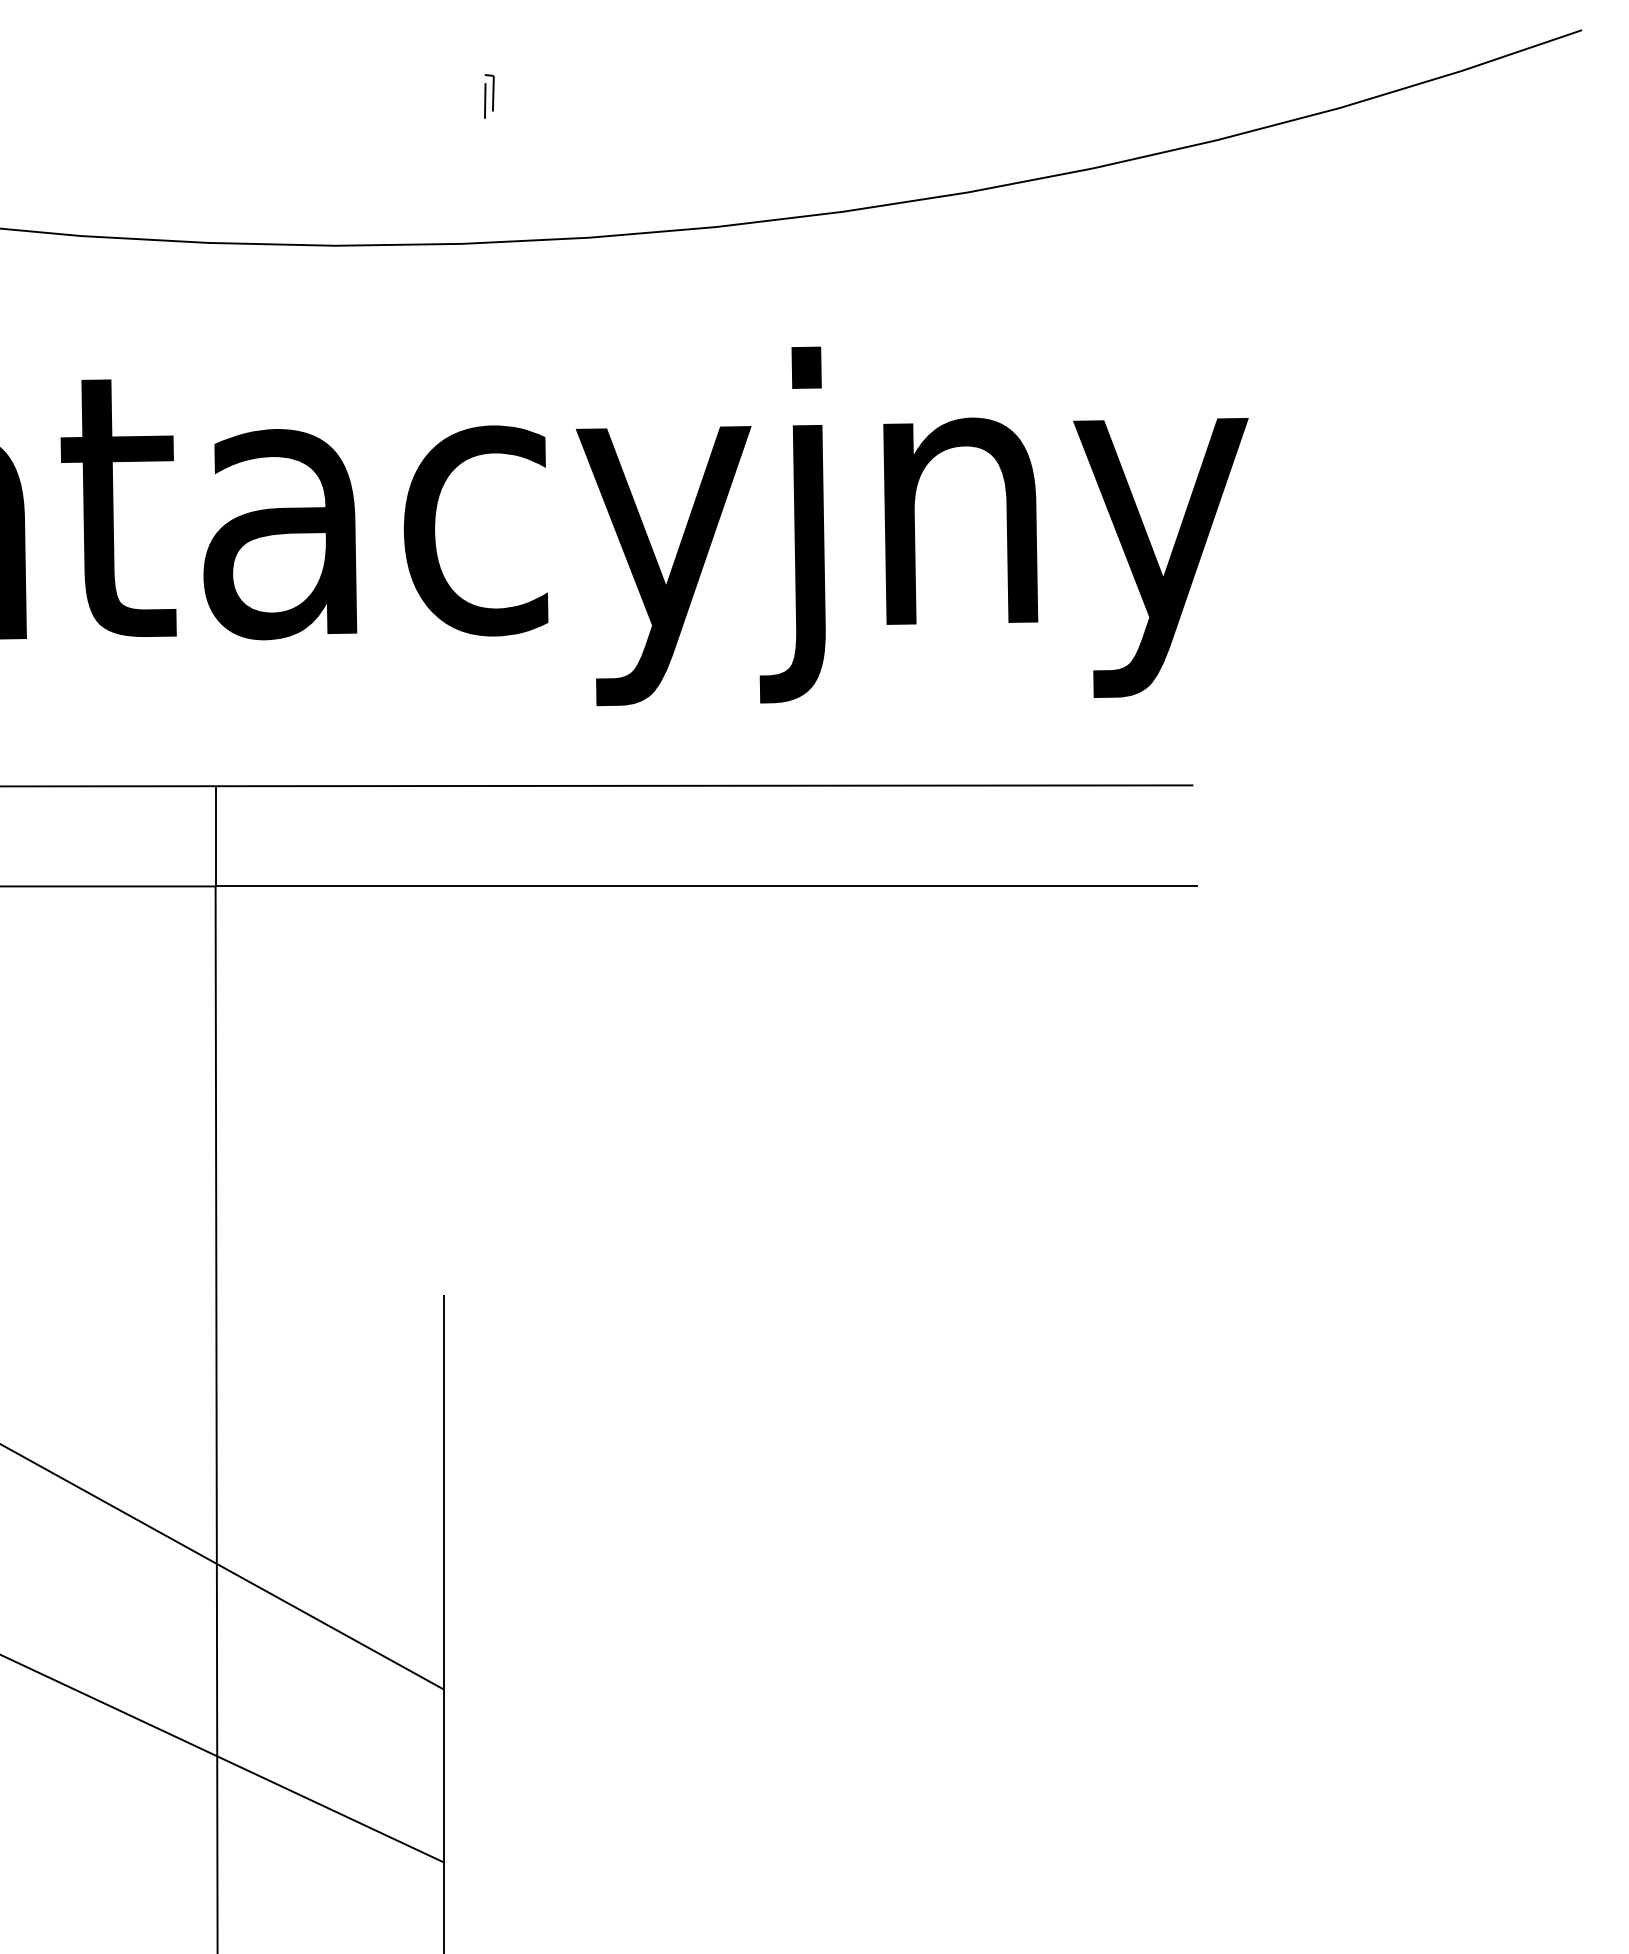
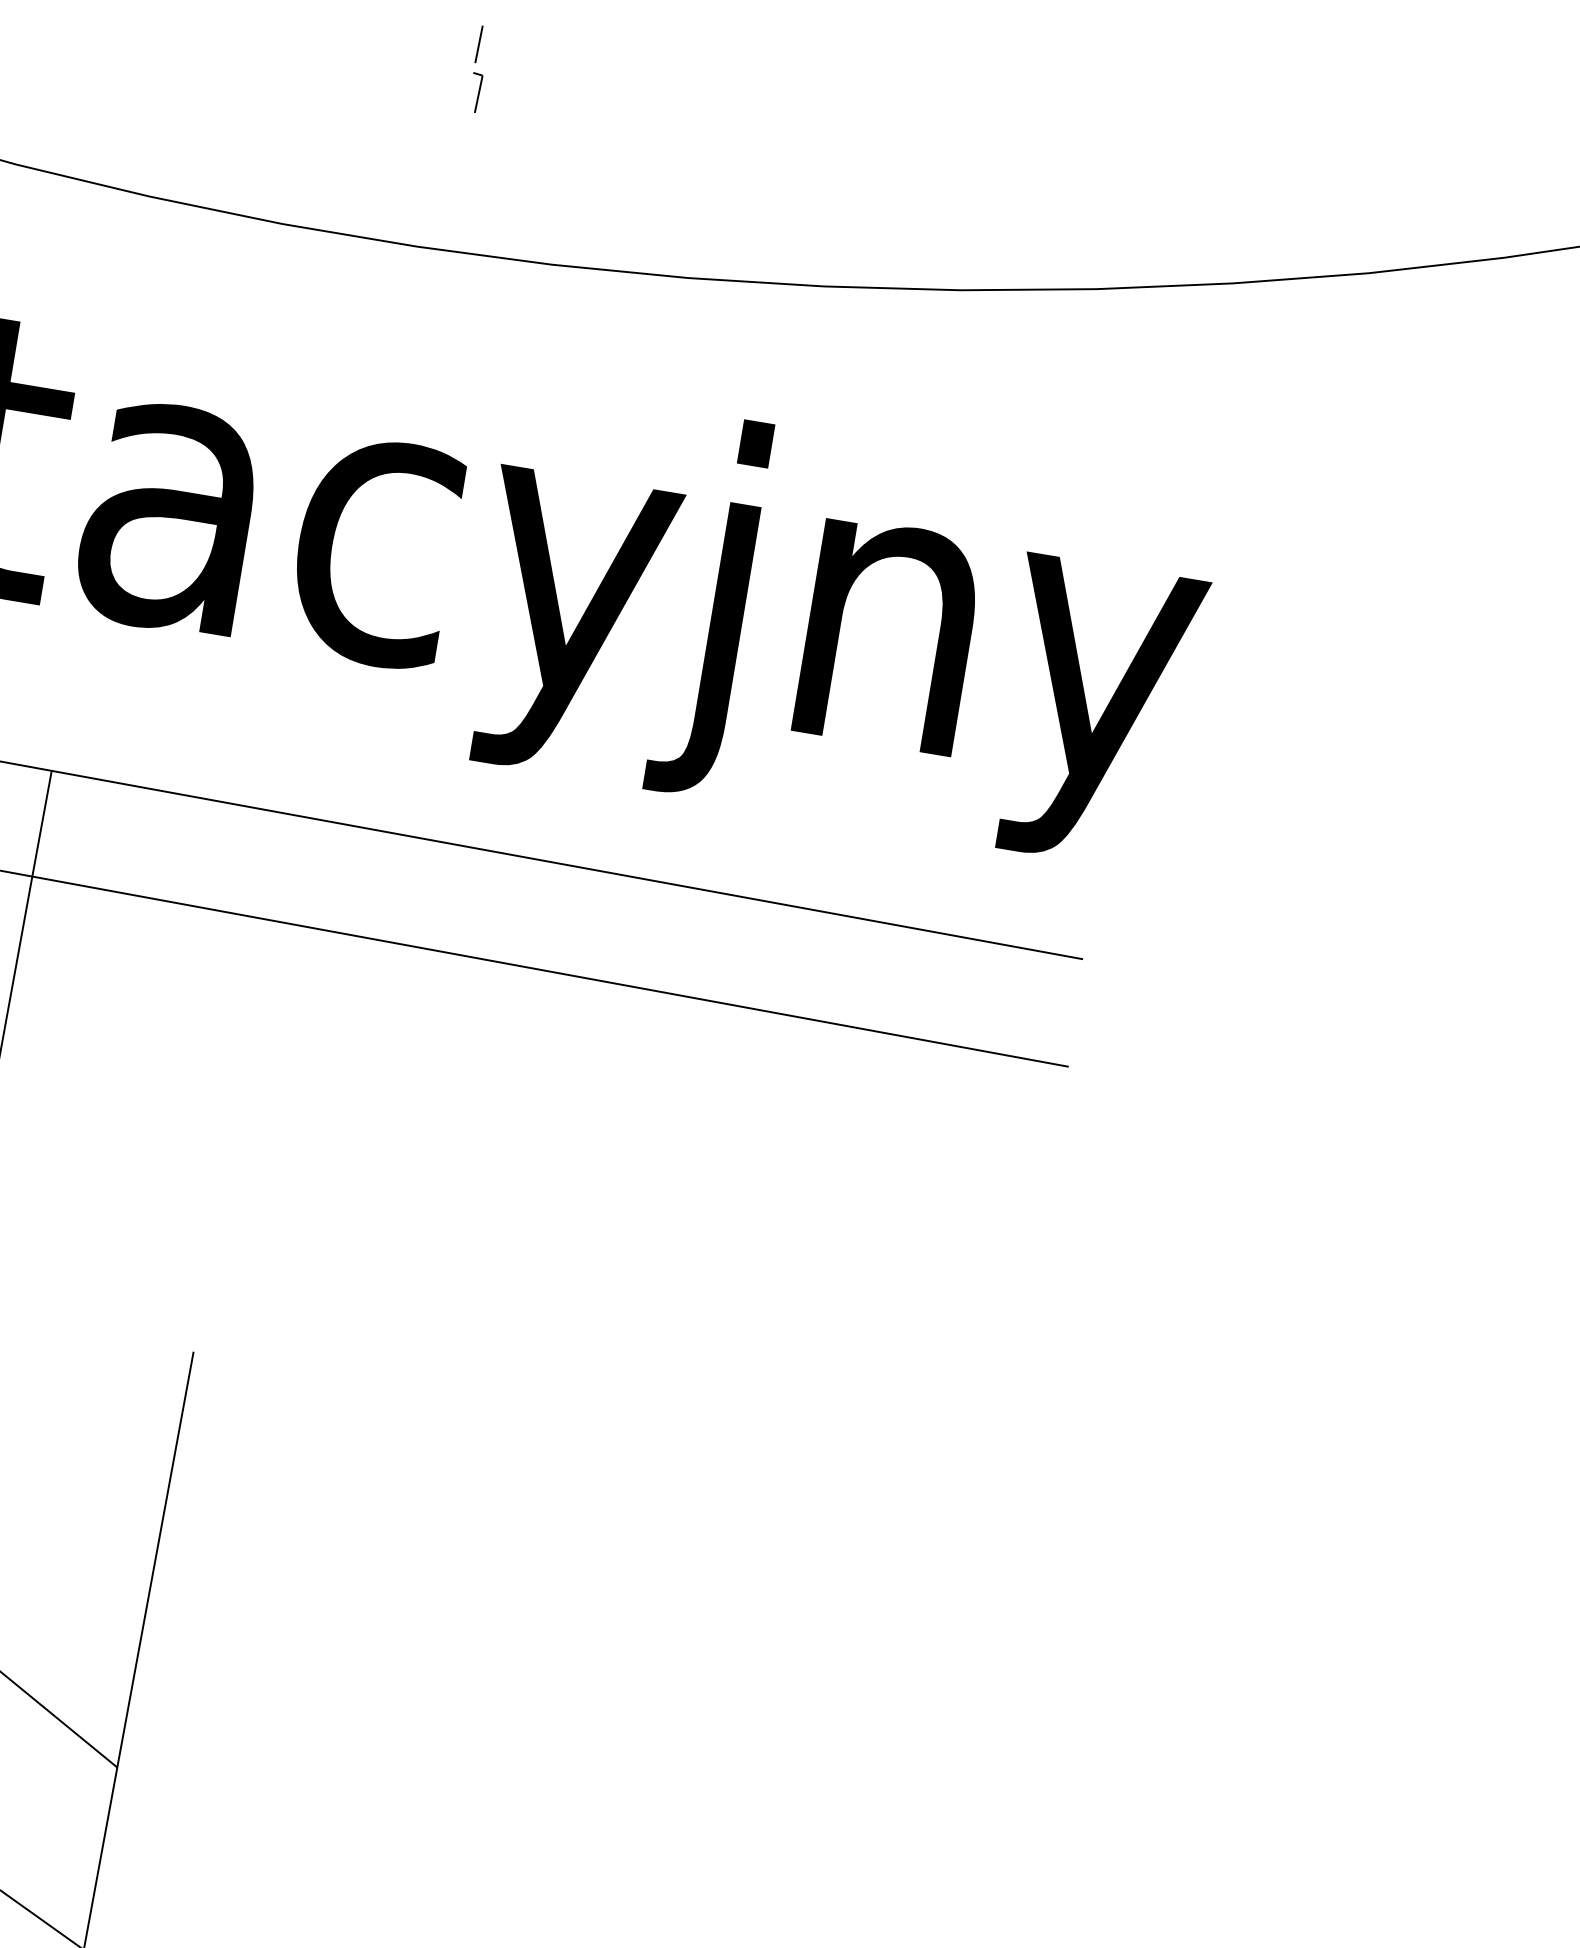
line: (485, 100) -> (479, 43), moved

